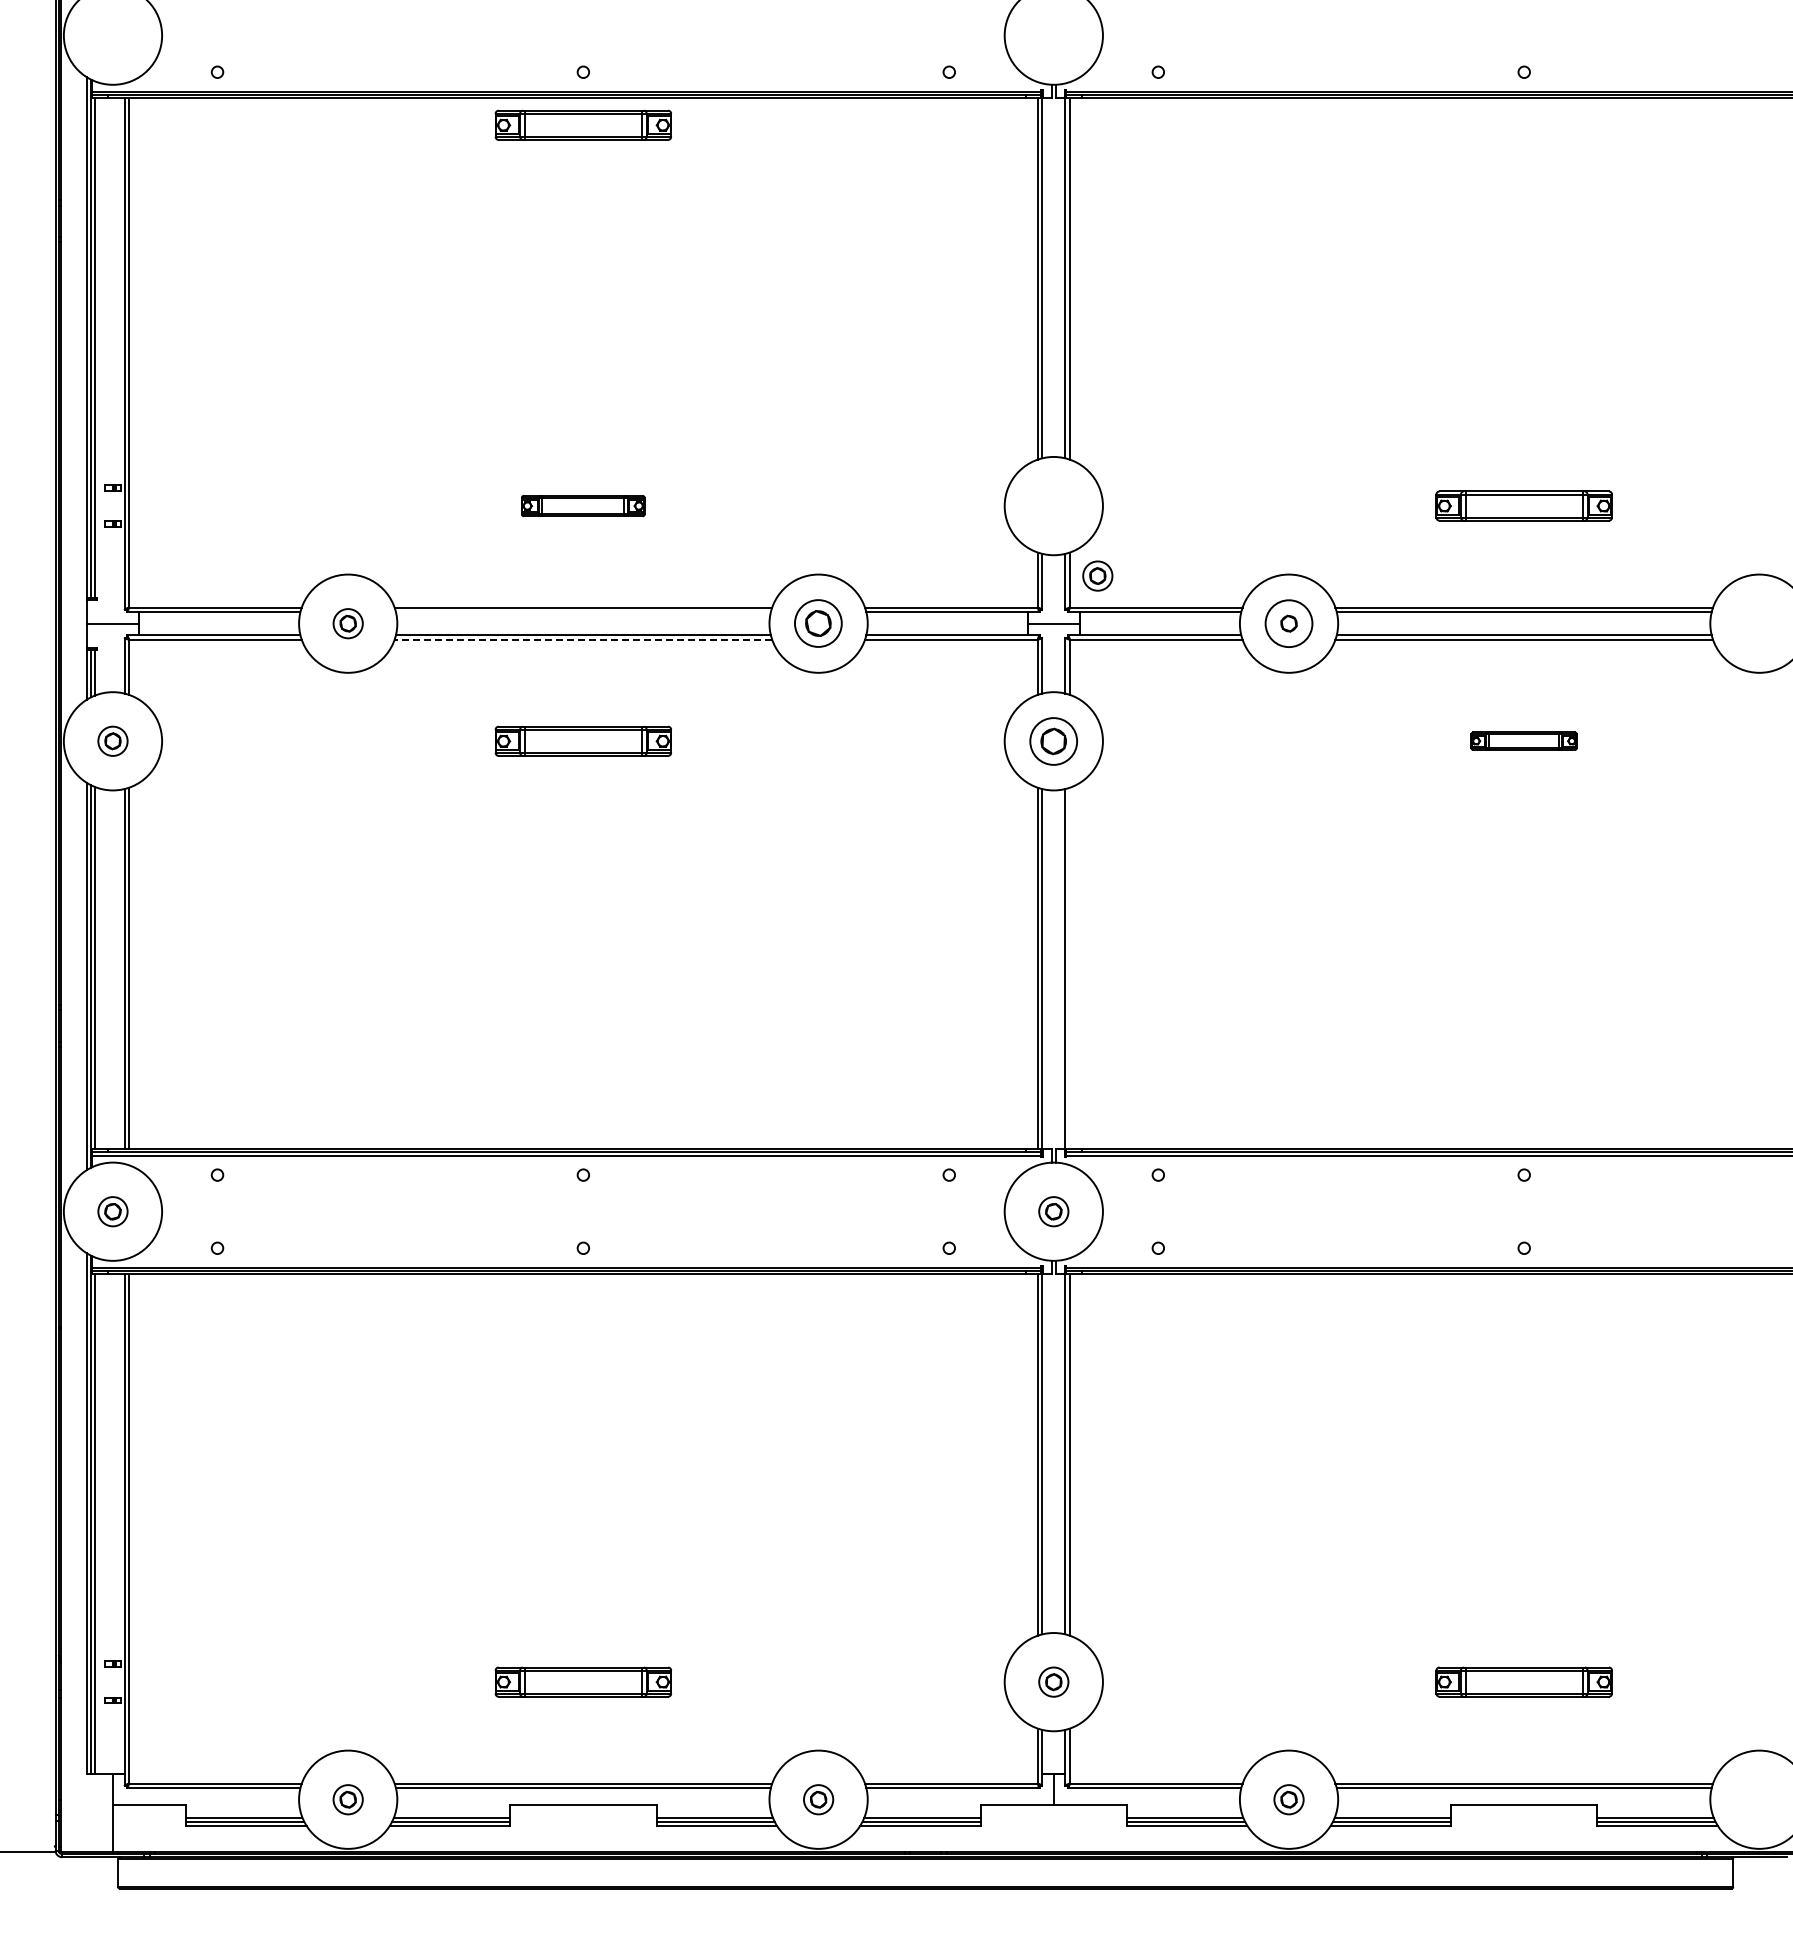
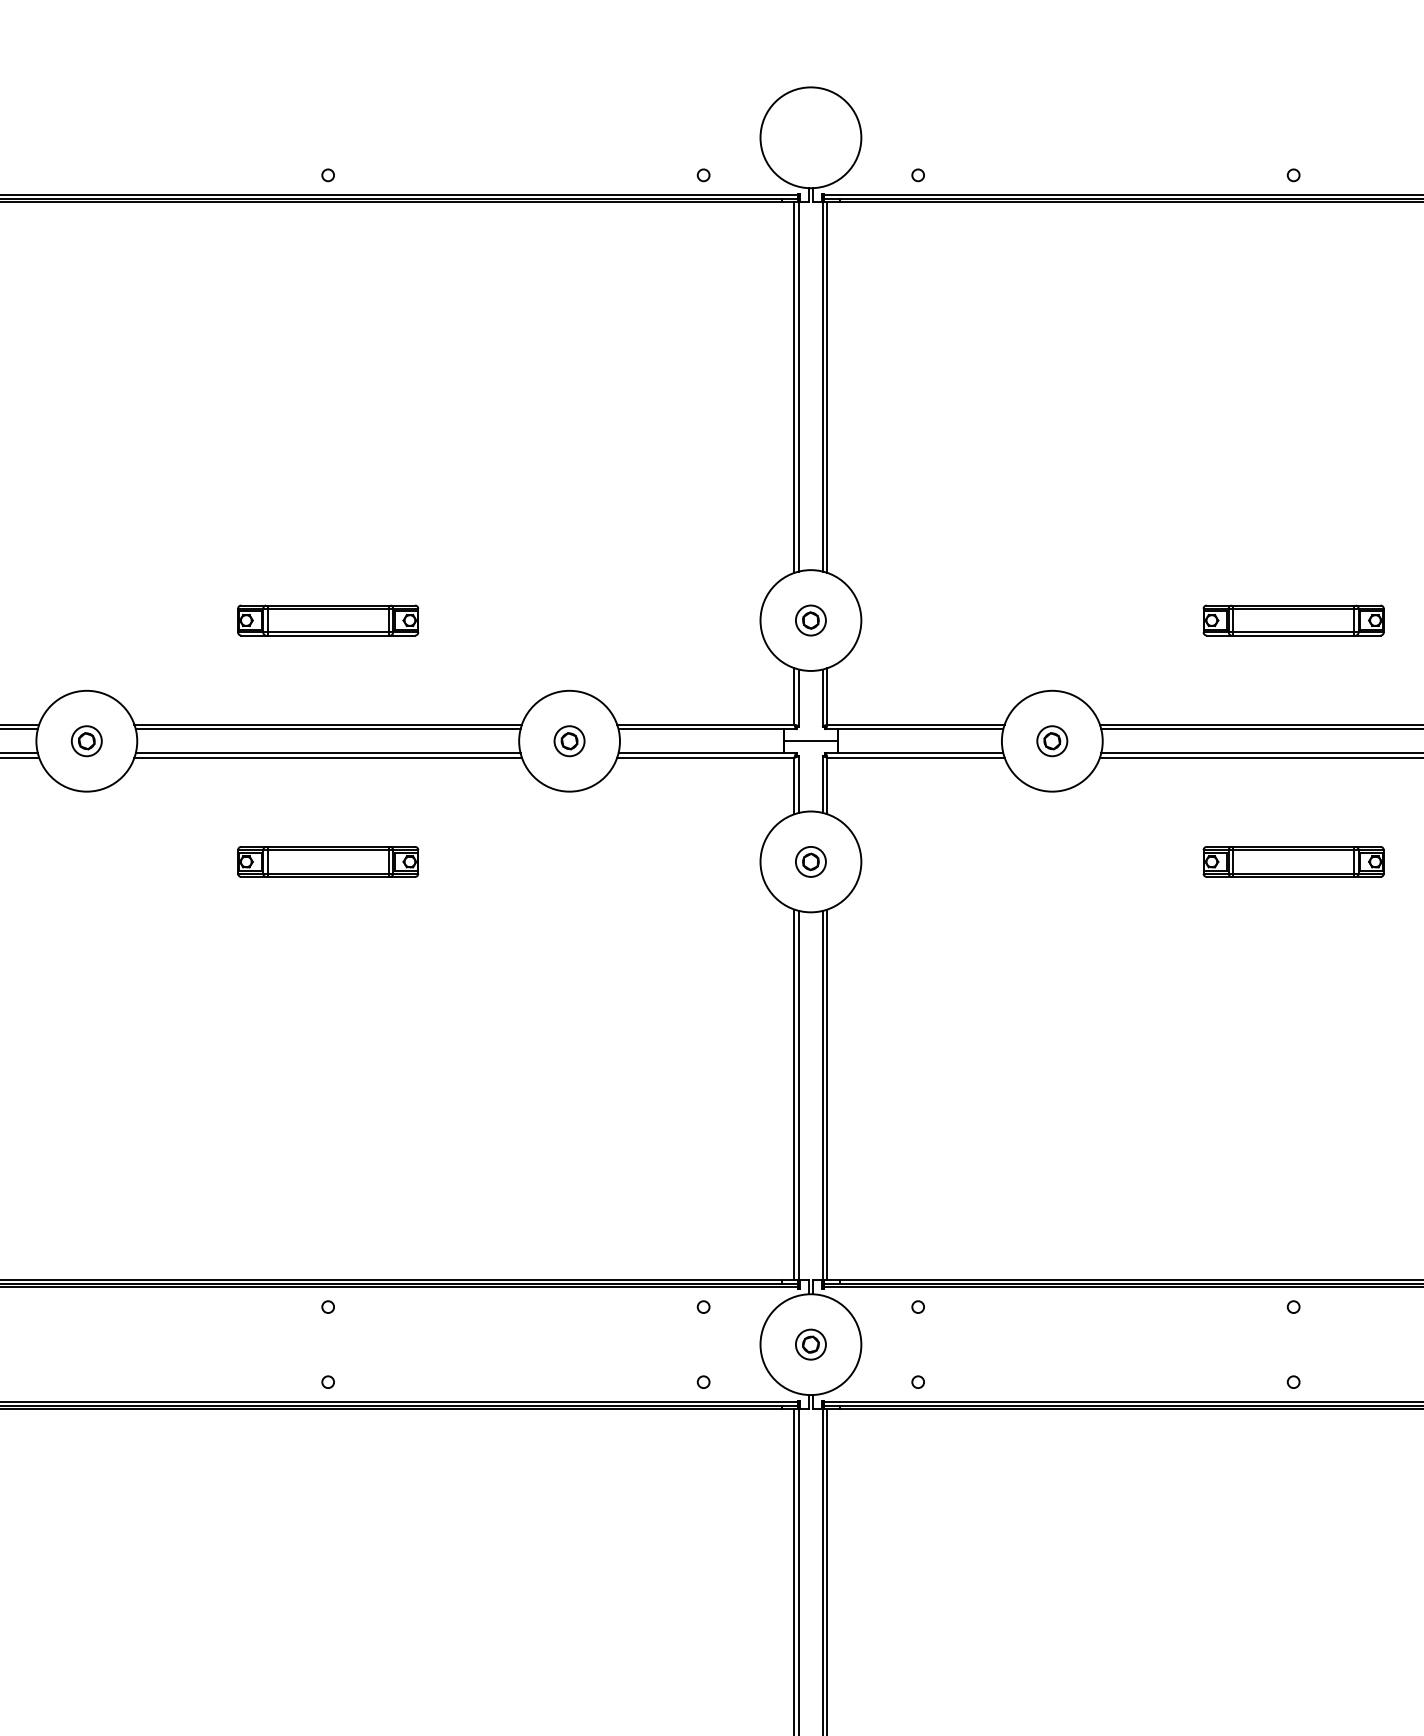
part: (583, 124) -> (328, 228), removed
part: (582, 505) -> (327, 619), size x1.43
part: (1097, 575) -> (810, 619), moved
line: (582, 612) -> (327, 729), added
part: (818, 623) -> (569, 741), size x0.62
circle: (1288, 623) -> (1051, 741), size x0.62
line: (583, 639) -> (328, 757), dashed -> solid
part: (1053, 740) -> (810, 861), size x0.62
part: (1523, 740) -> (1292, 861), size x1.67
line: (1069, 968) -> (827, 1095), added

